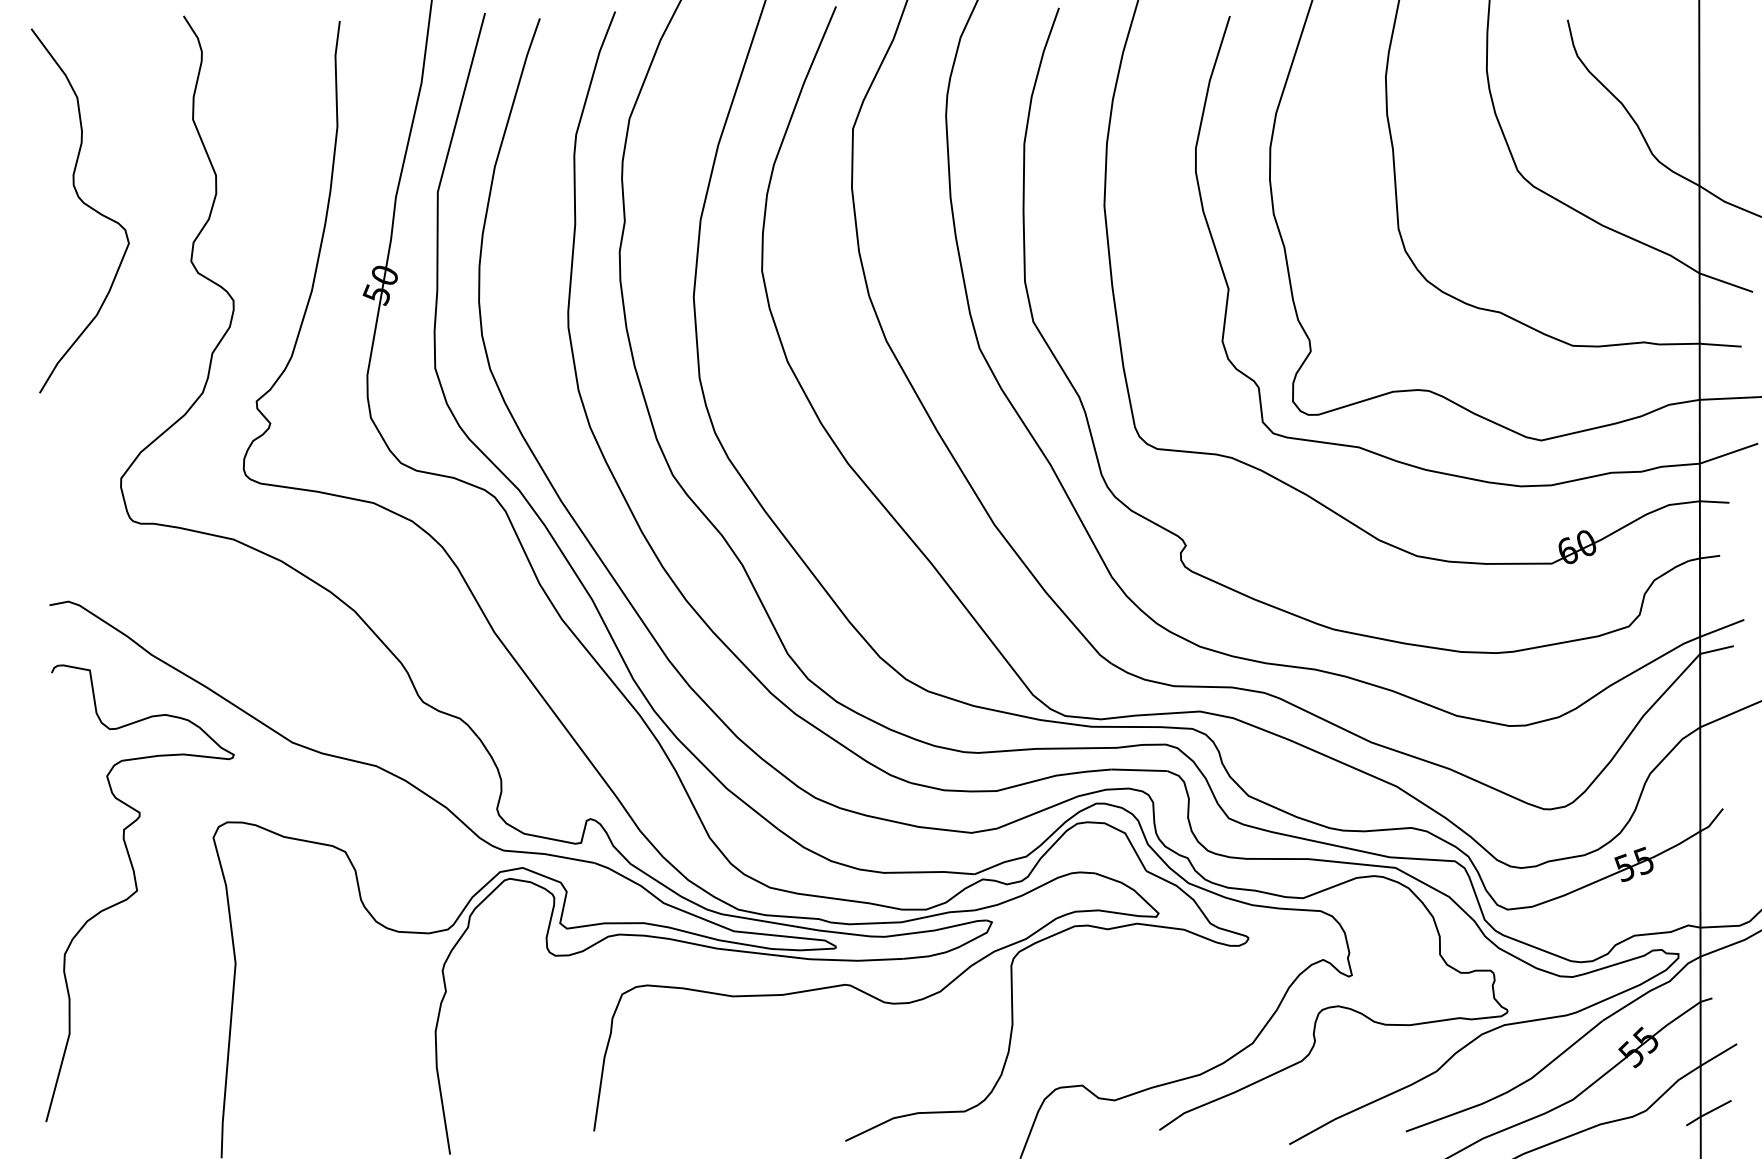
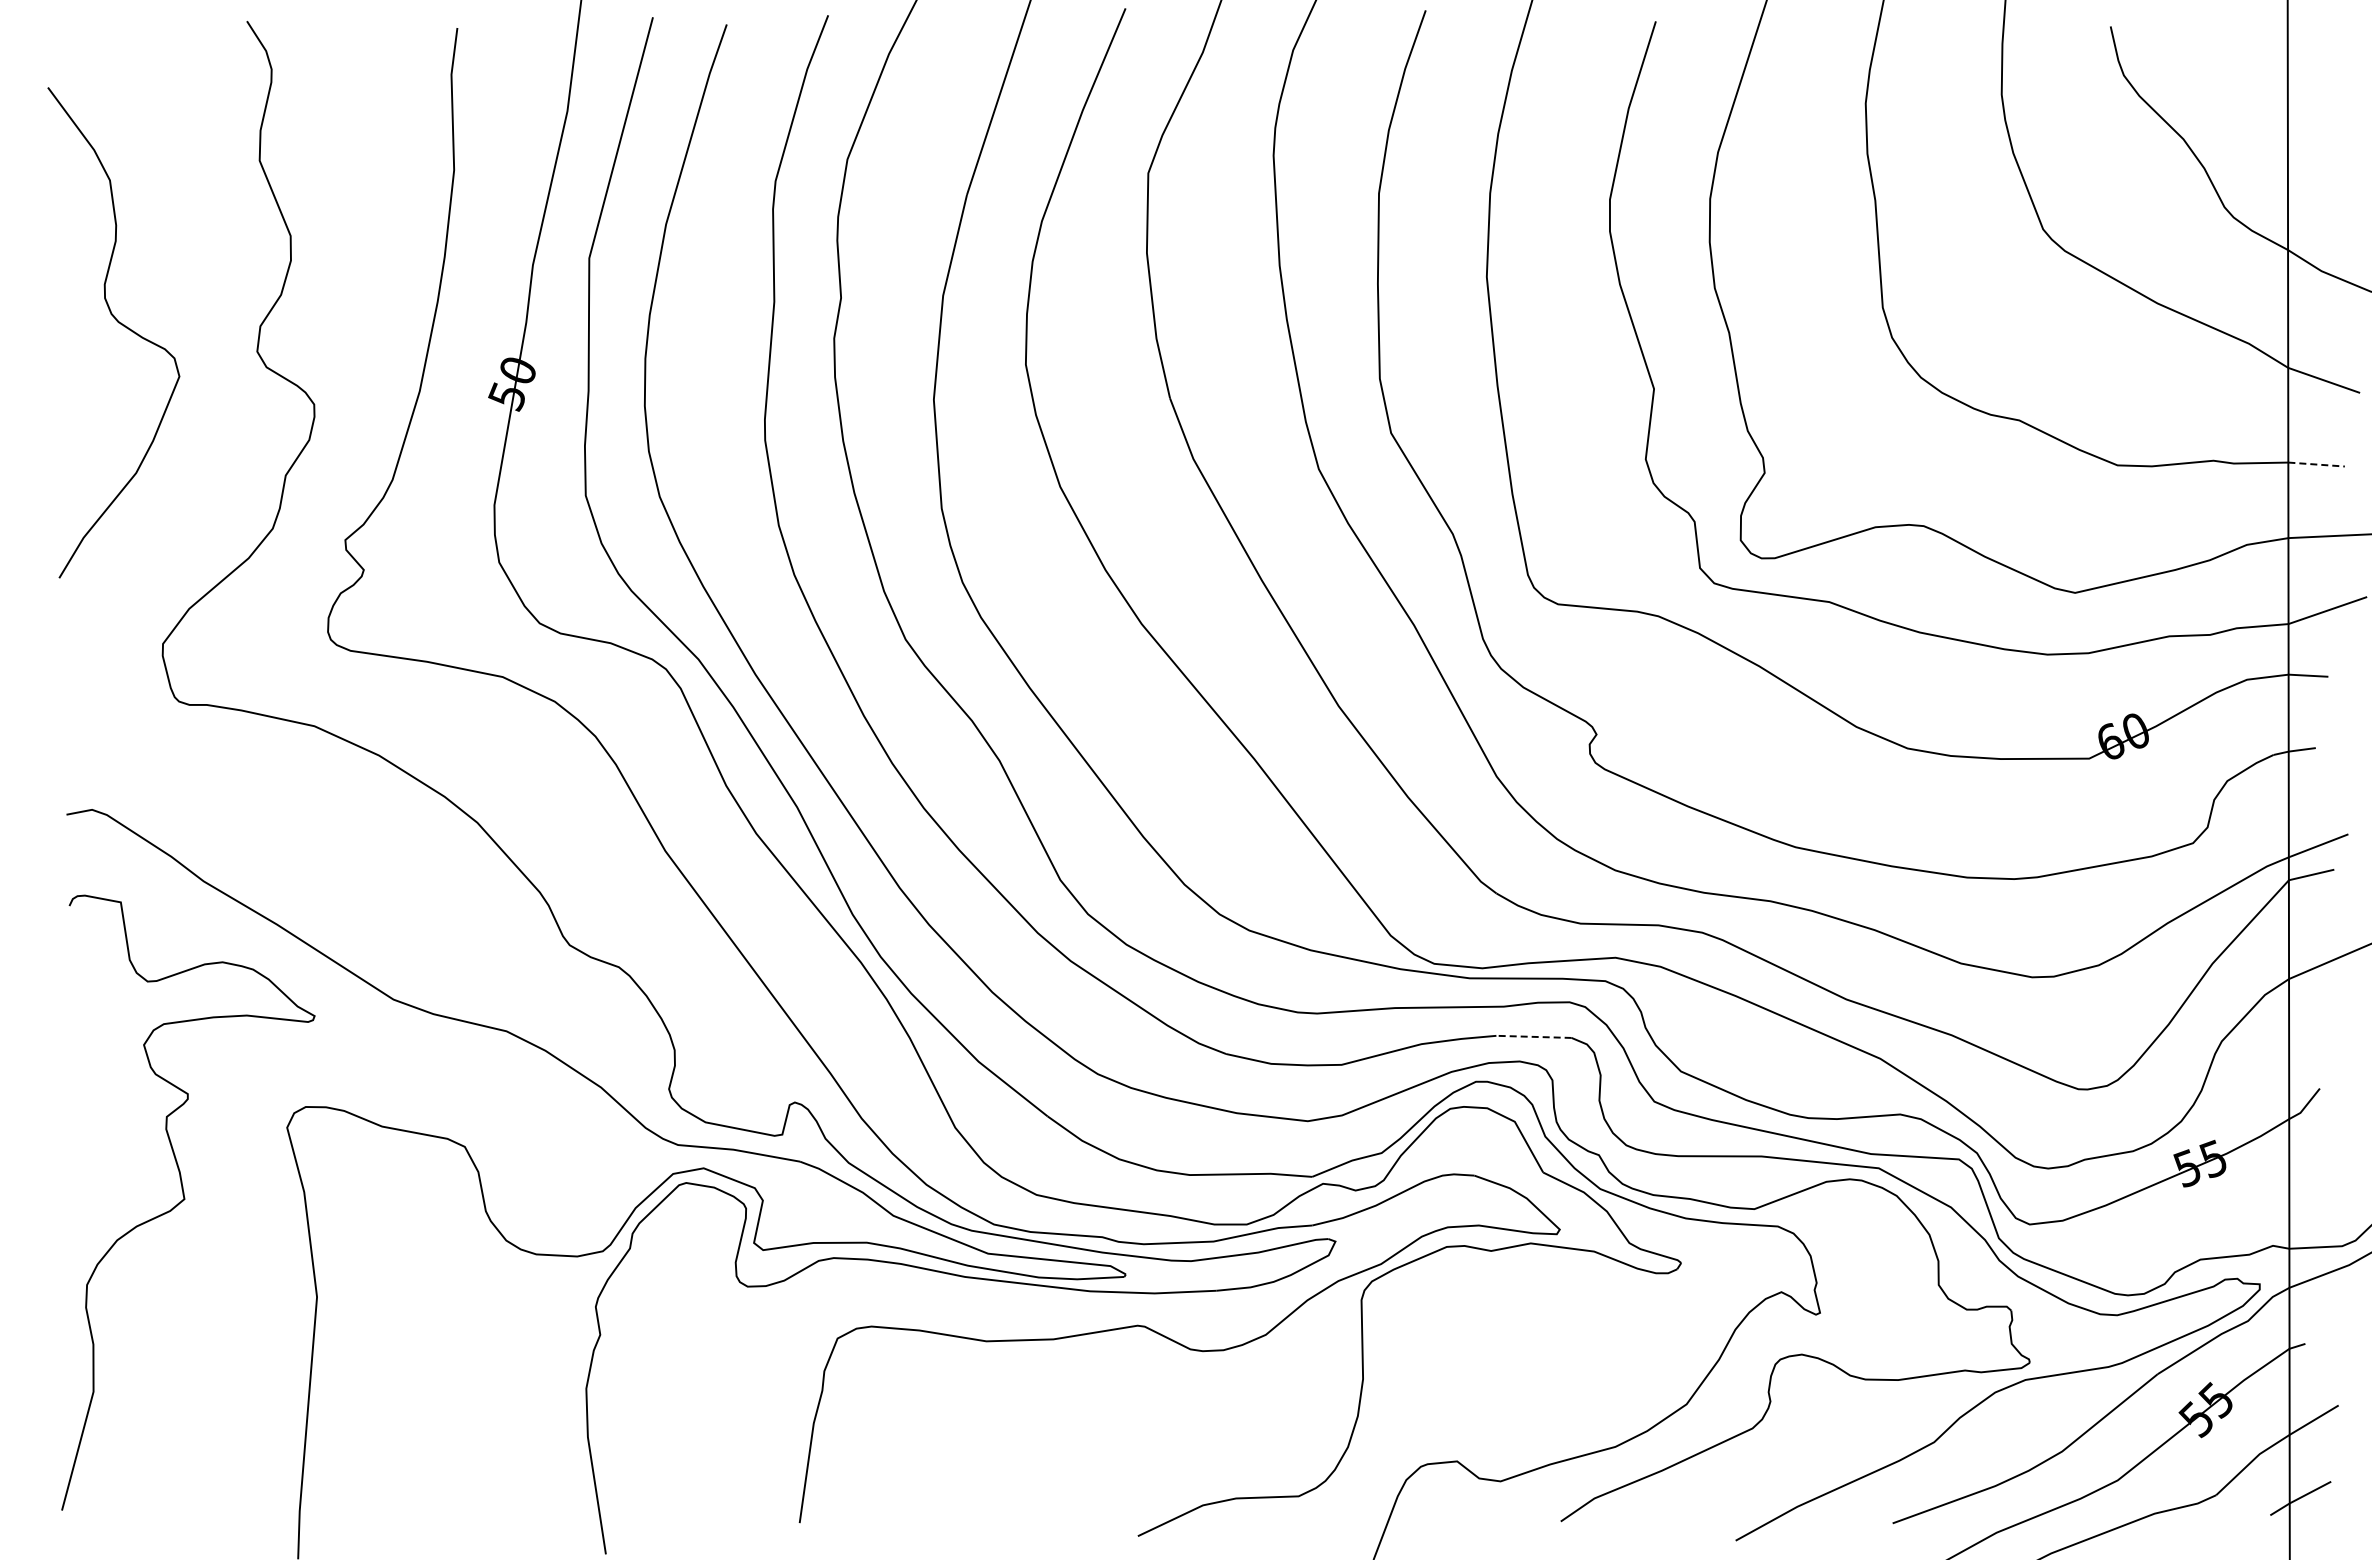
curve: (83, 204) -> (118, 323), moved
line: (1721, 345) -> (2317, 464), solid -> dashed
line: (1139, 770) -> (1534, 1036), solid -> dashed

